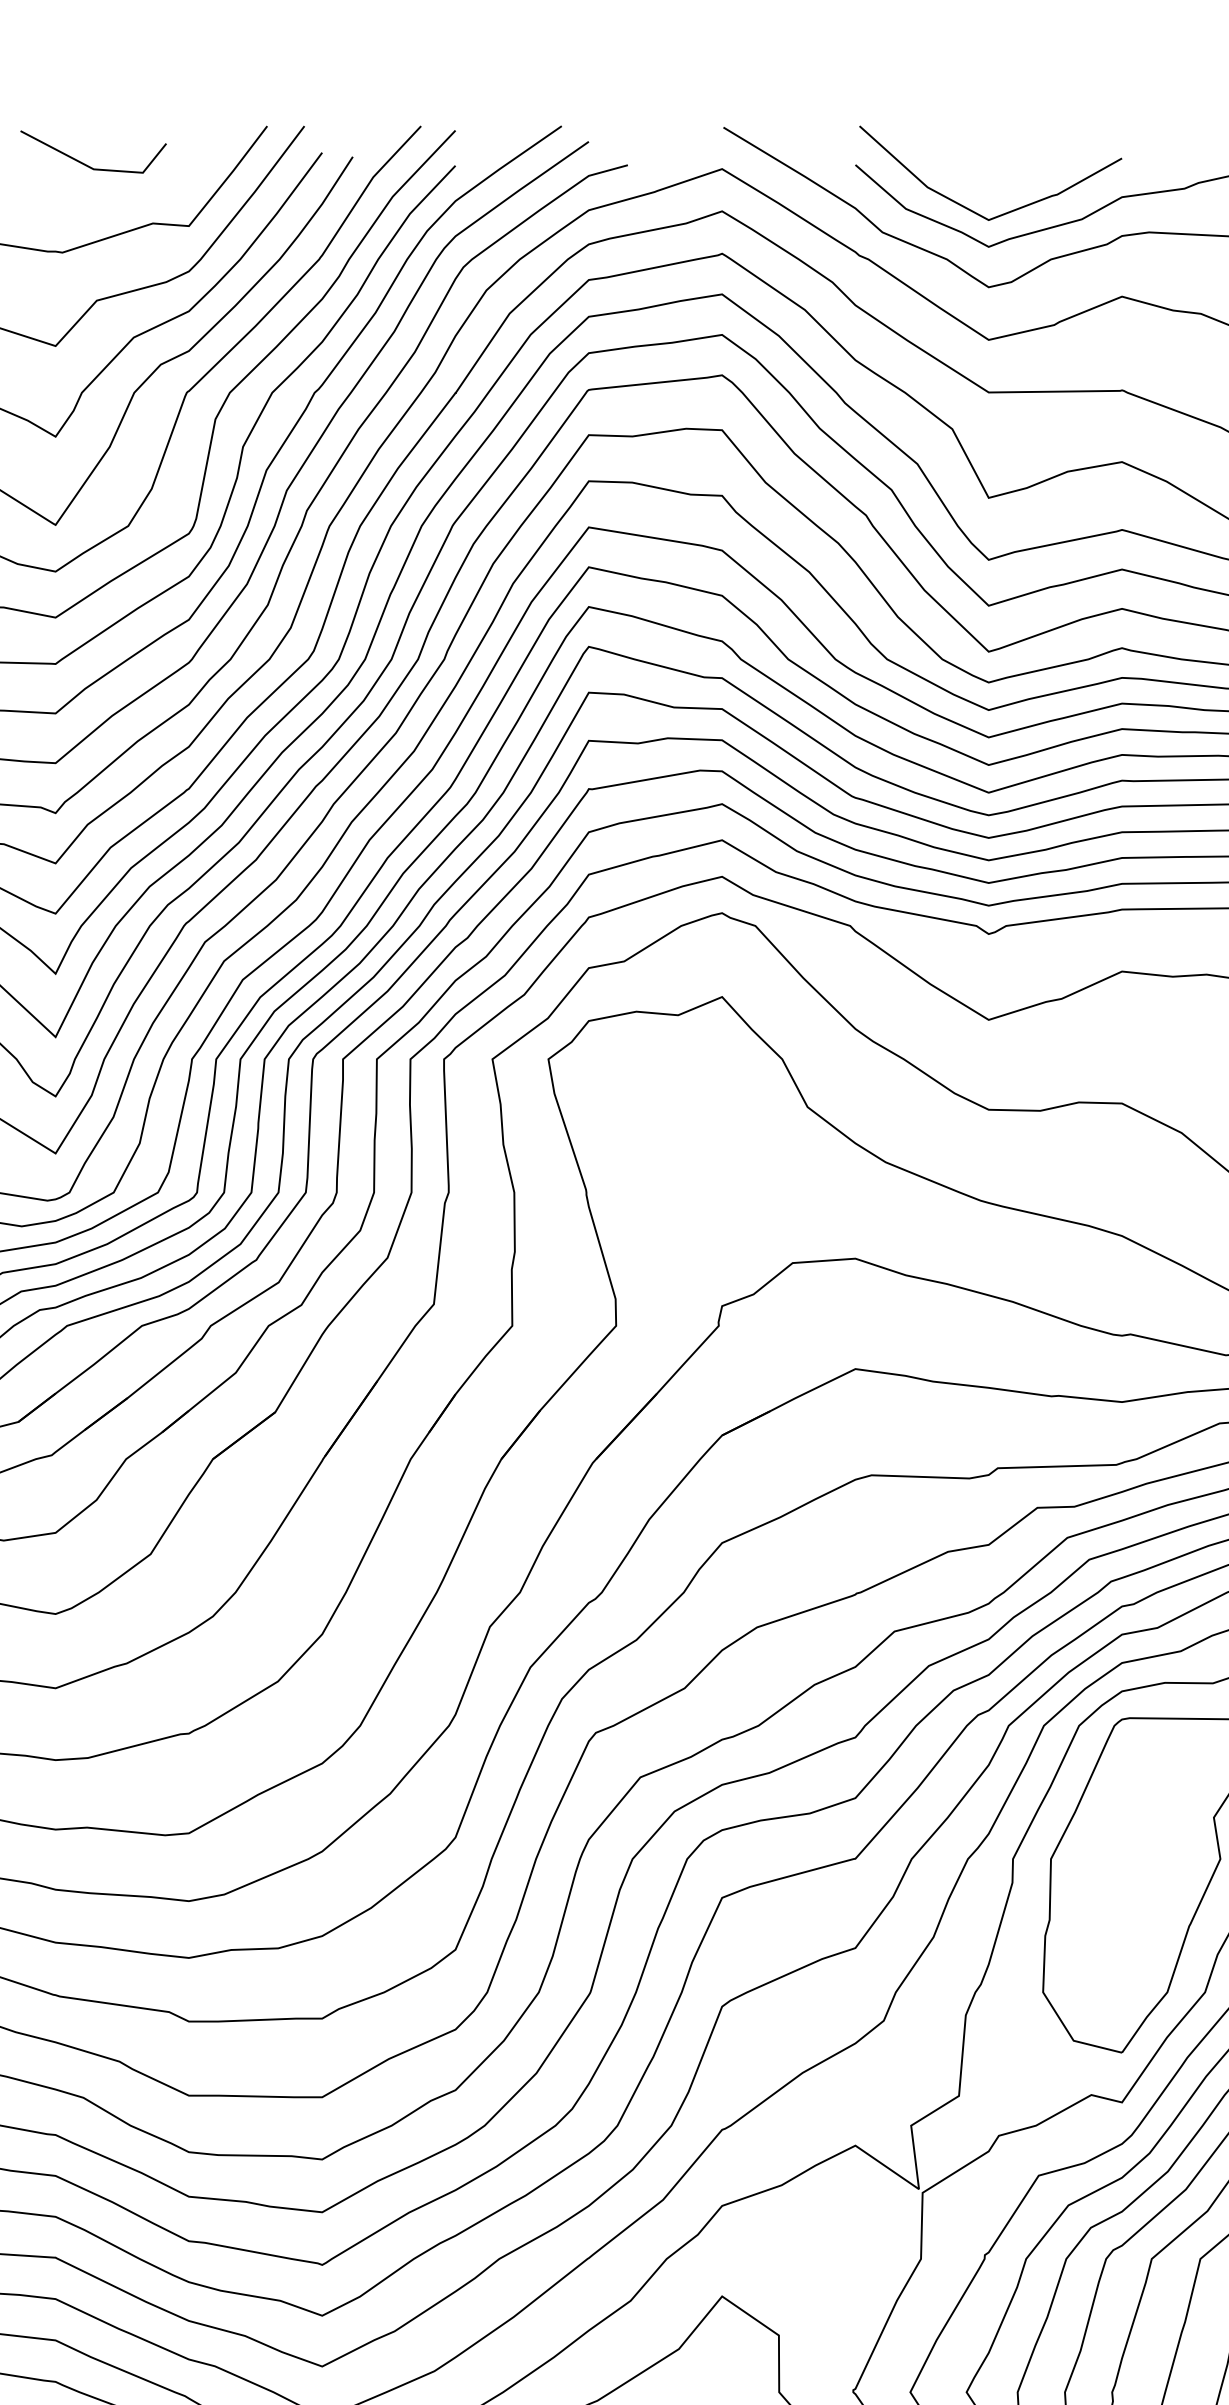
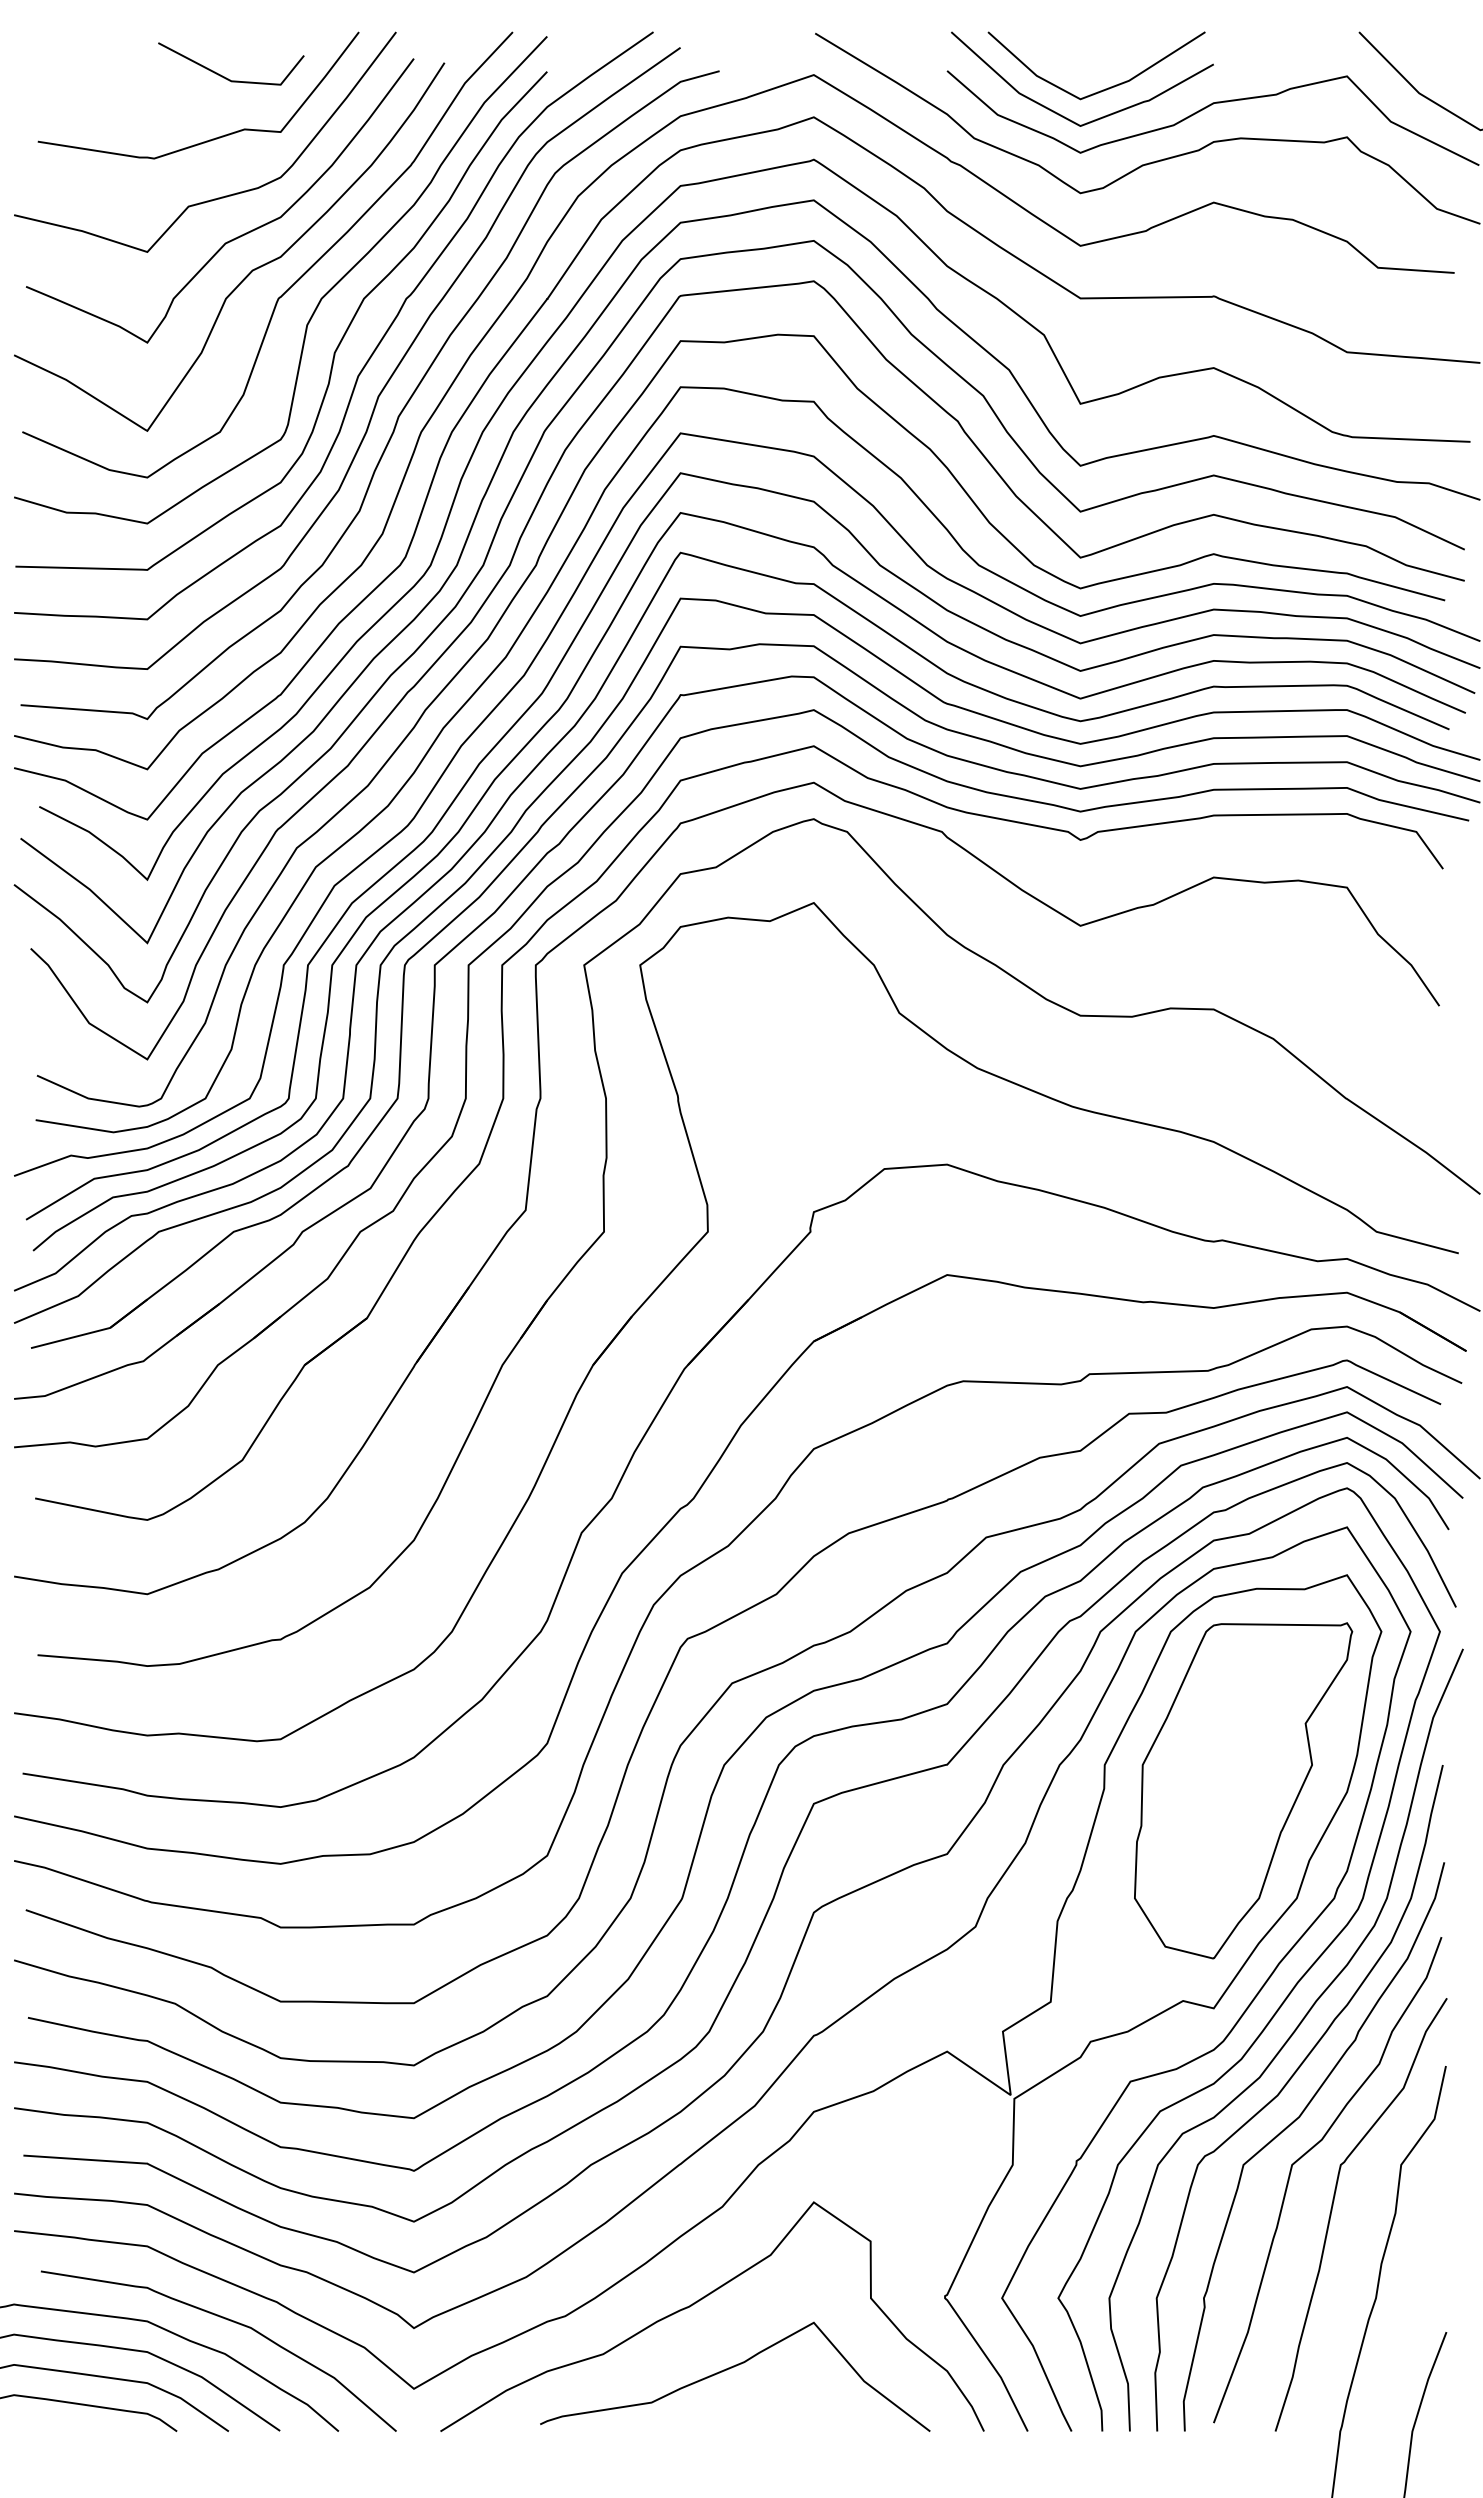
line: (86, 164) -> (224, 76), moved
line: (1013, 182) -> (1105, 88), added

